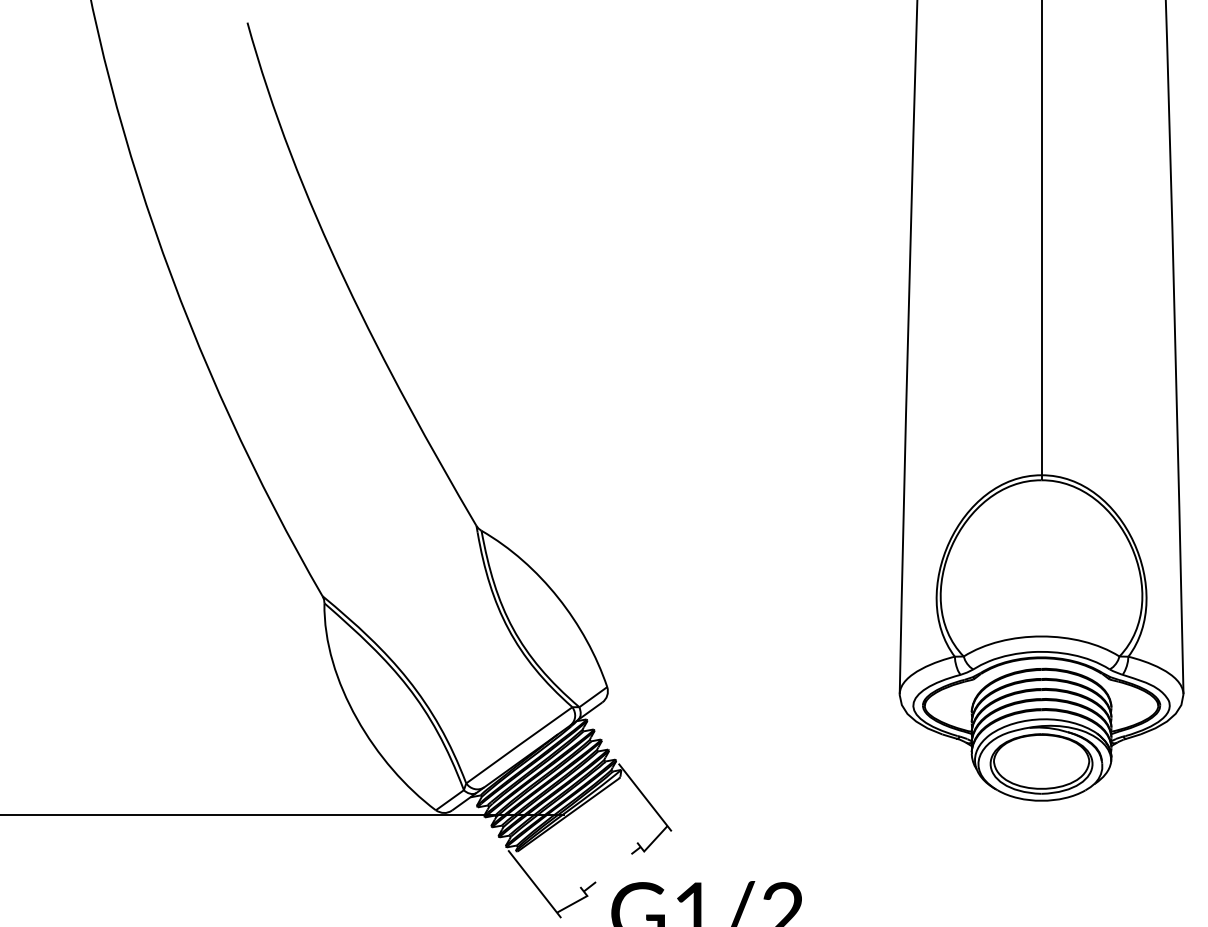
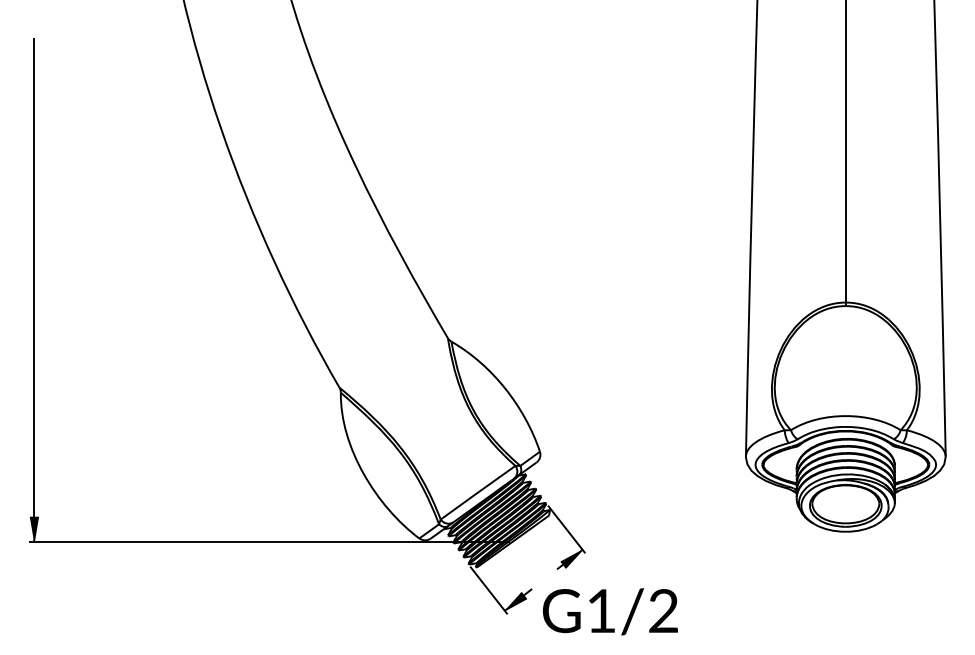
fill: (652, 838) -> (571, 558), added
fill: (571, 899) -> (514, 601), added

